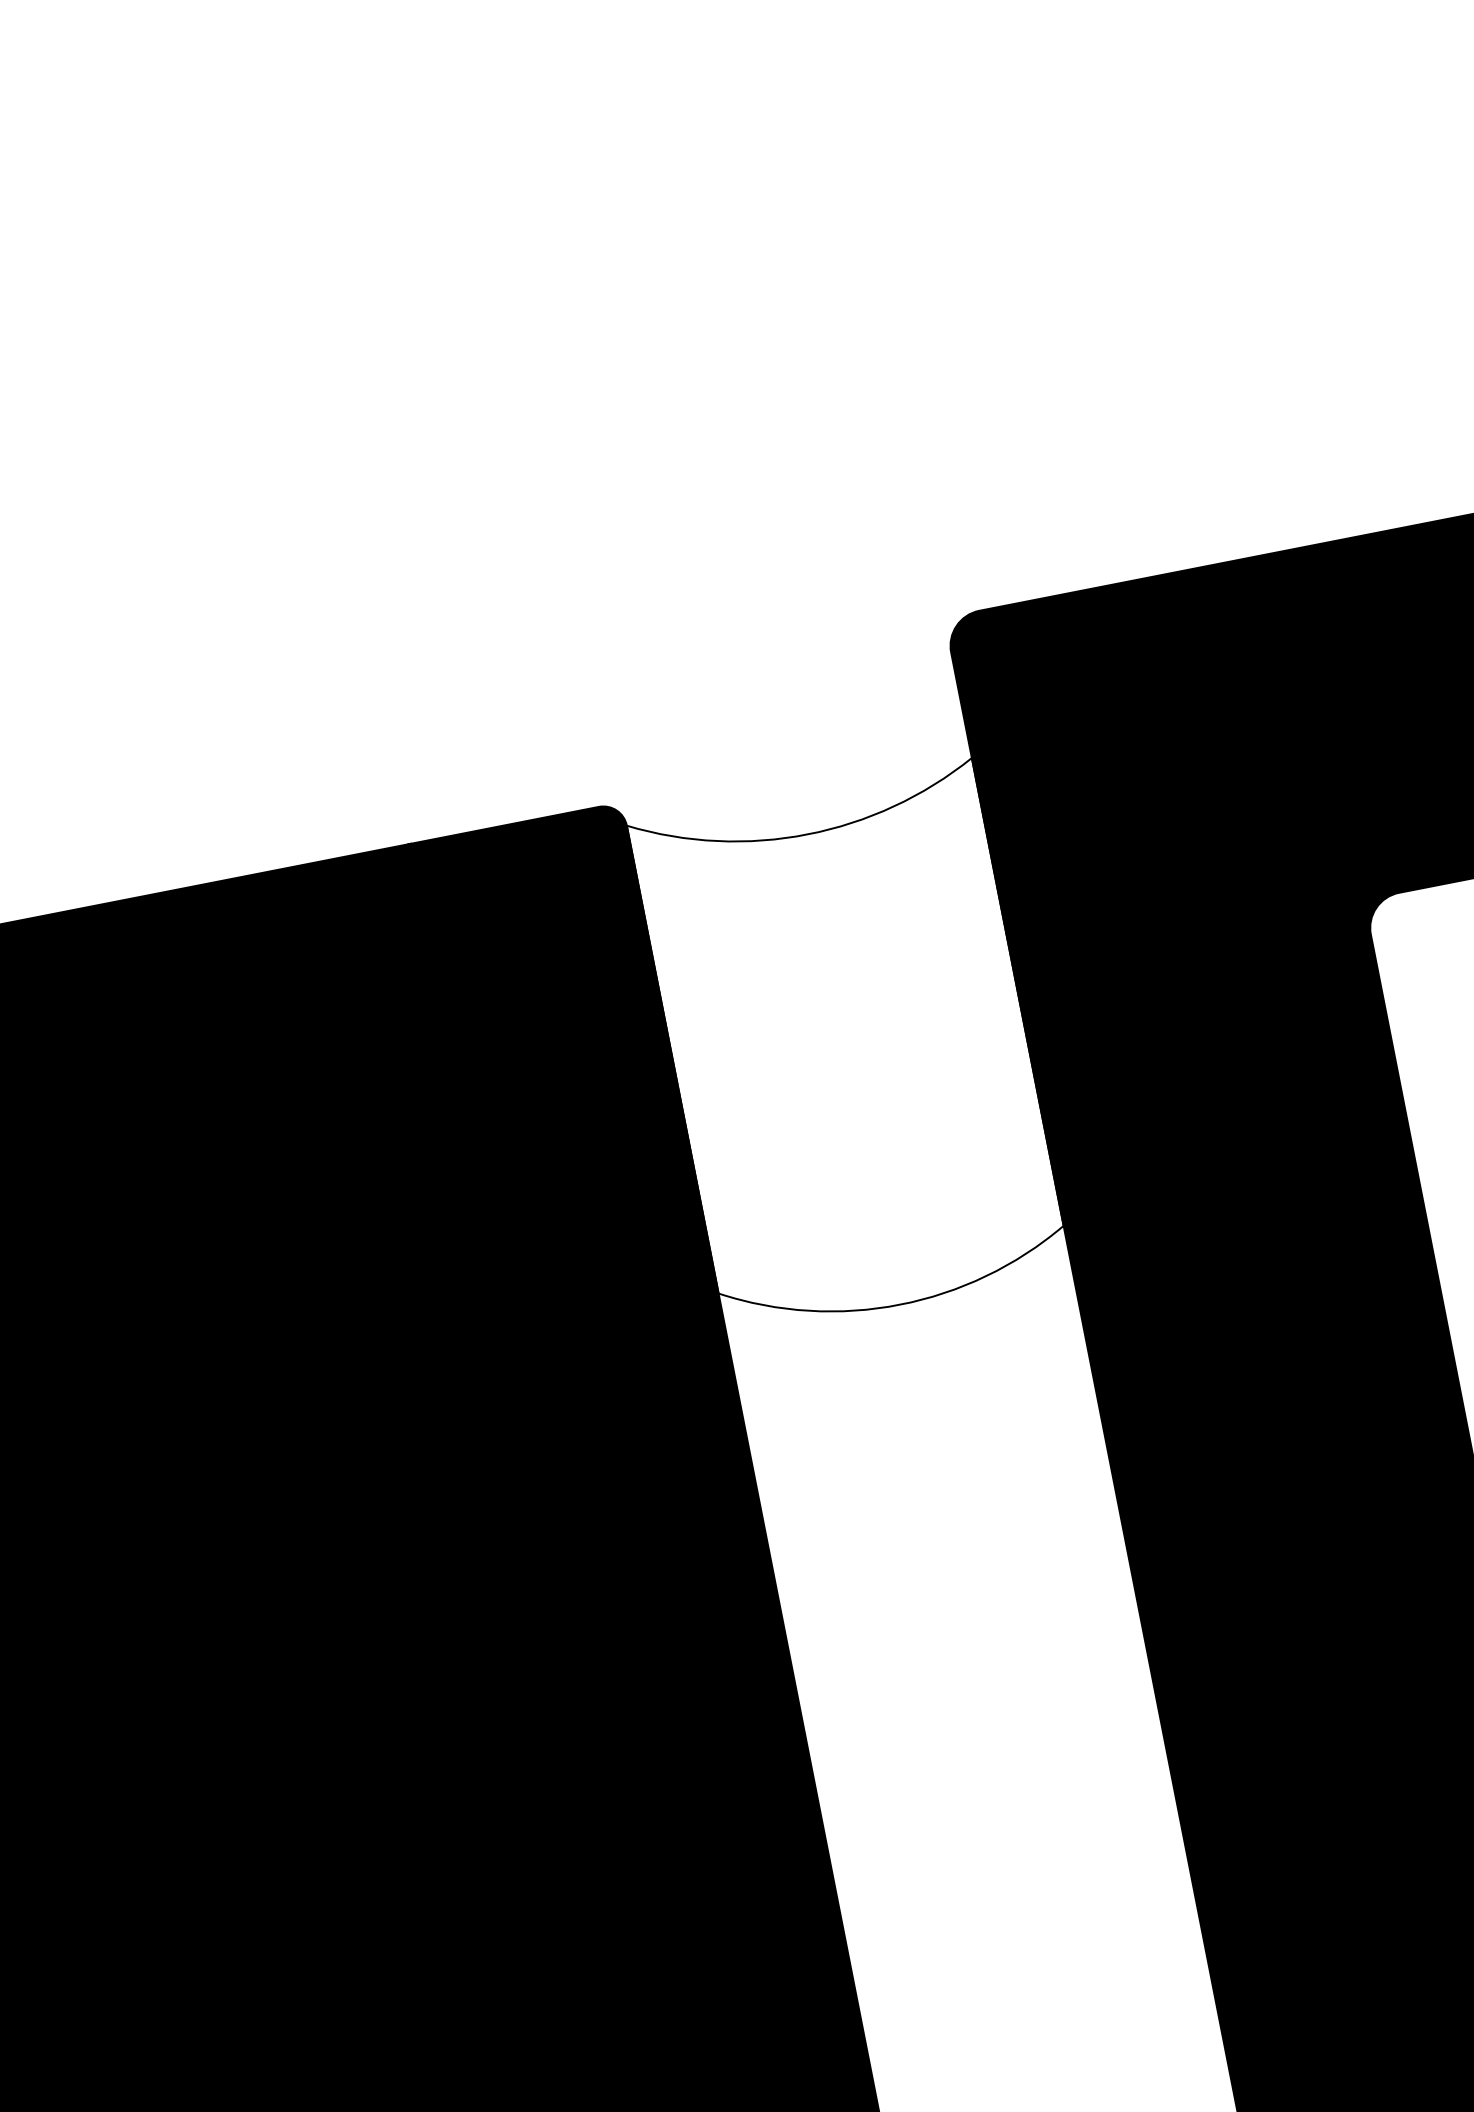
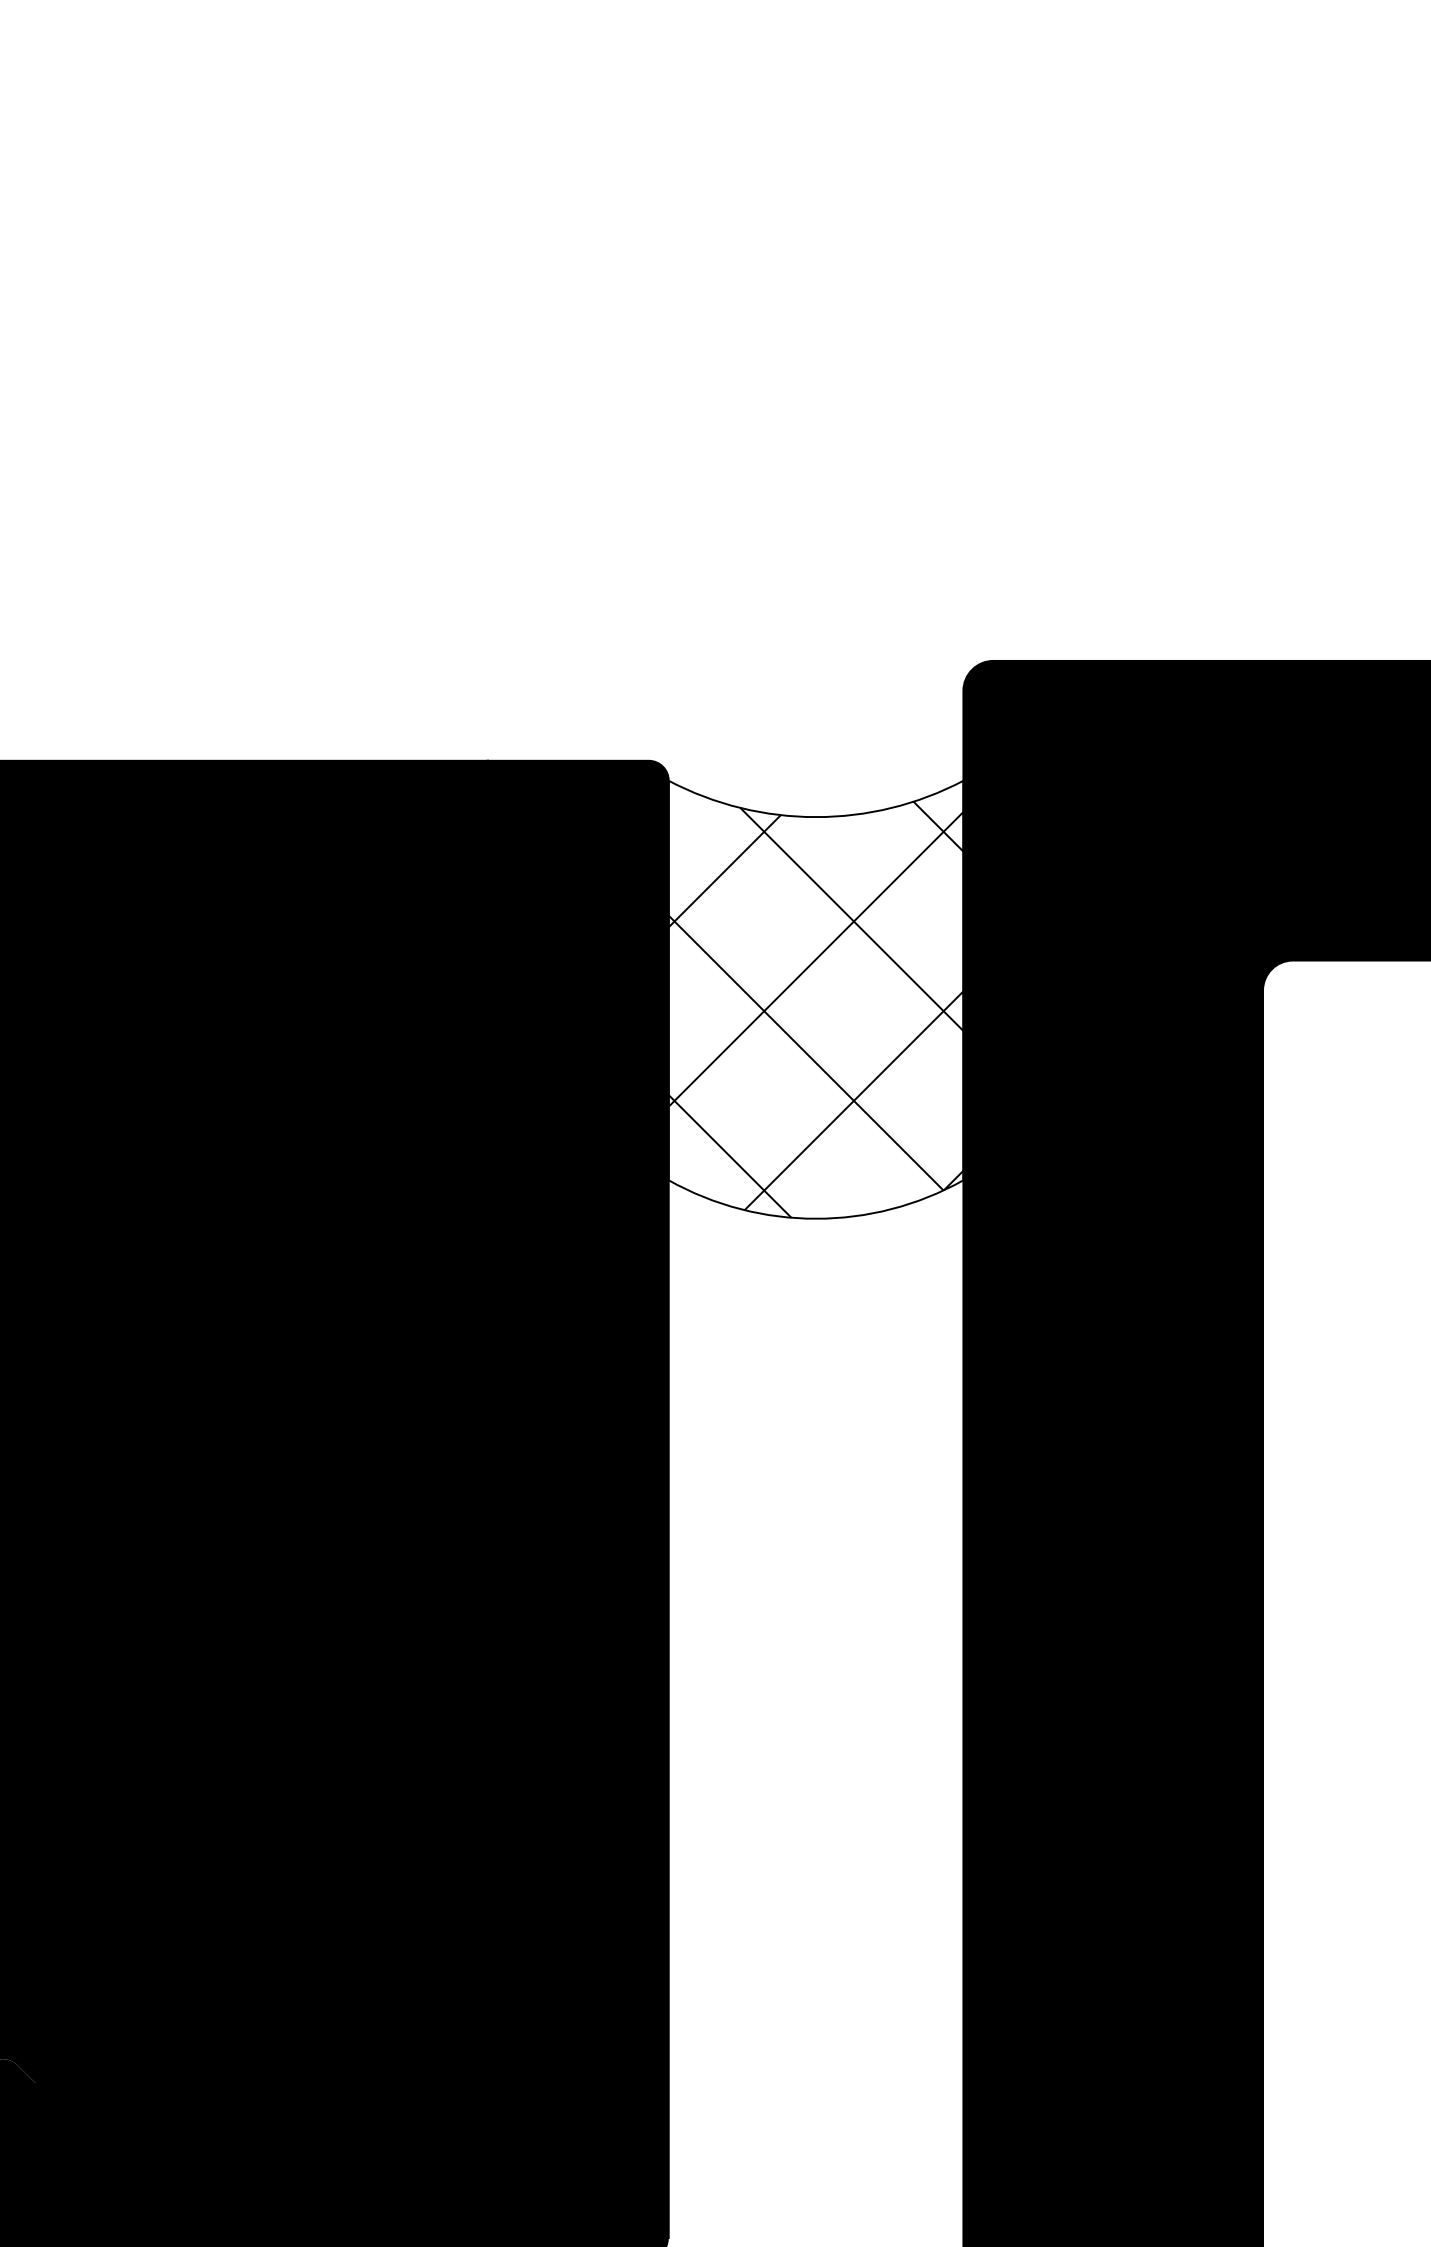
hatch: (851, 1059) -> (815, 1009), added

